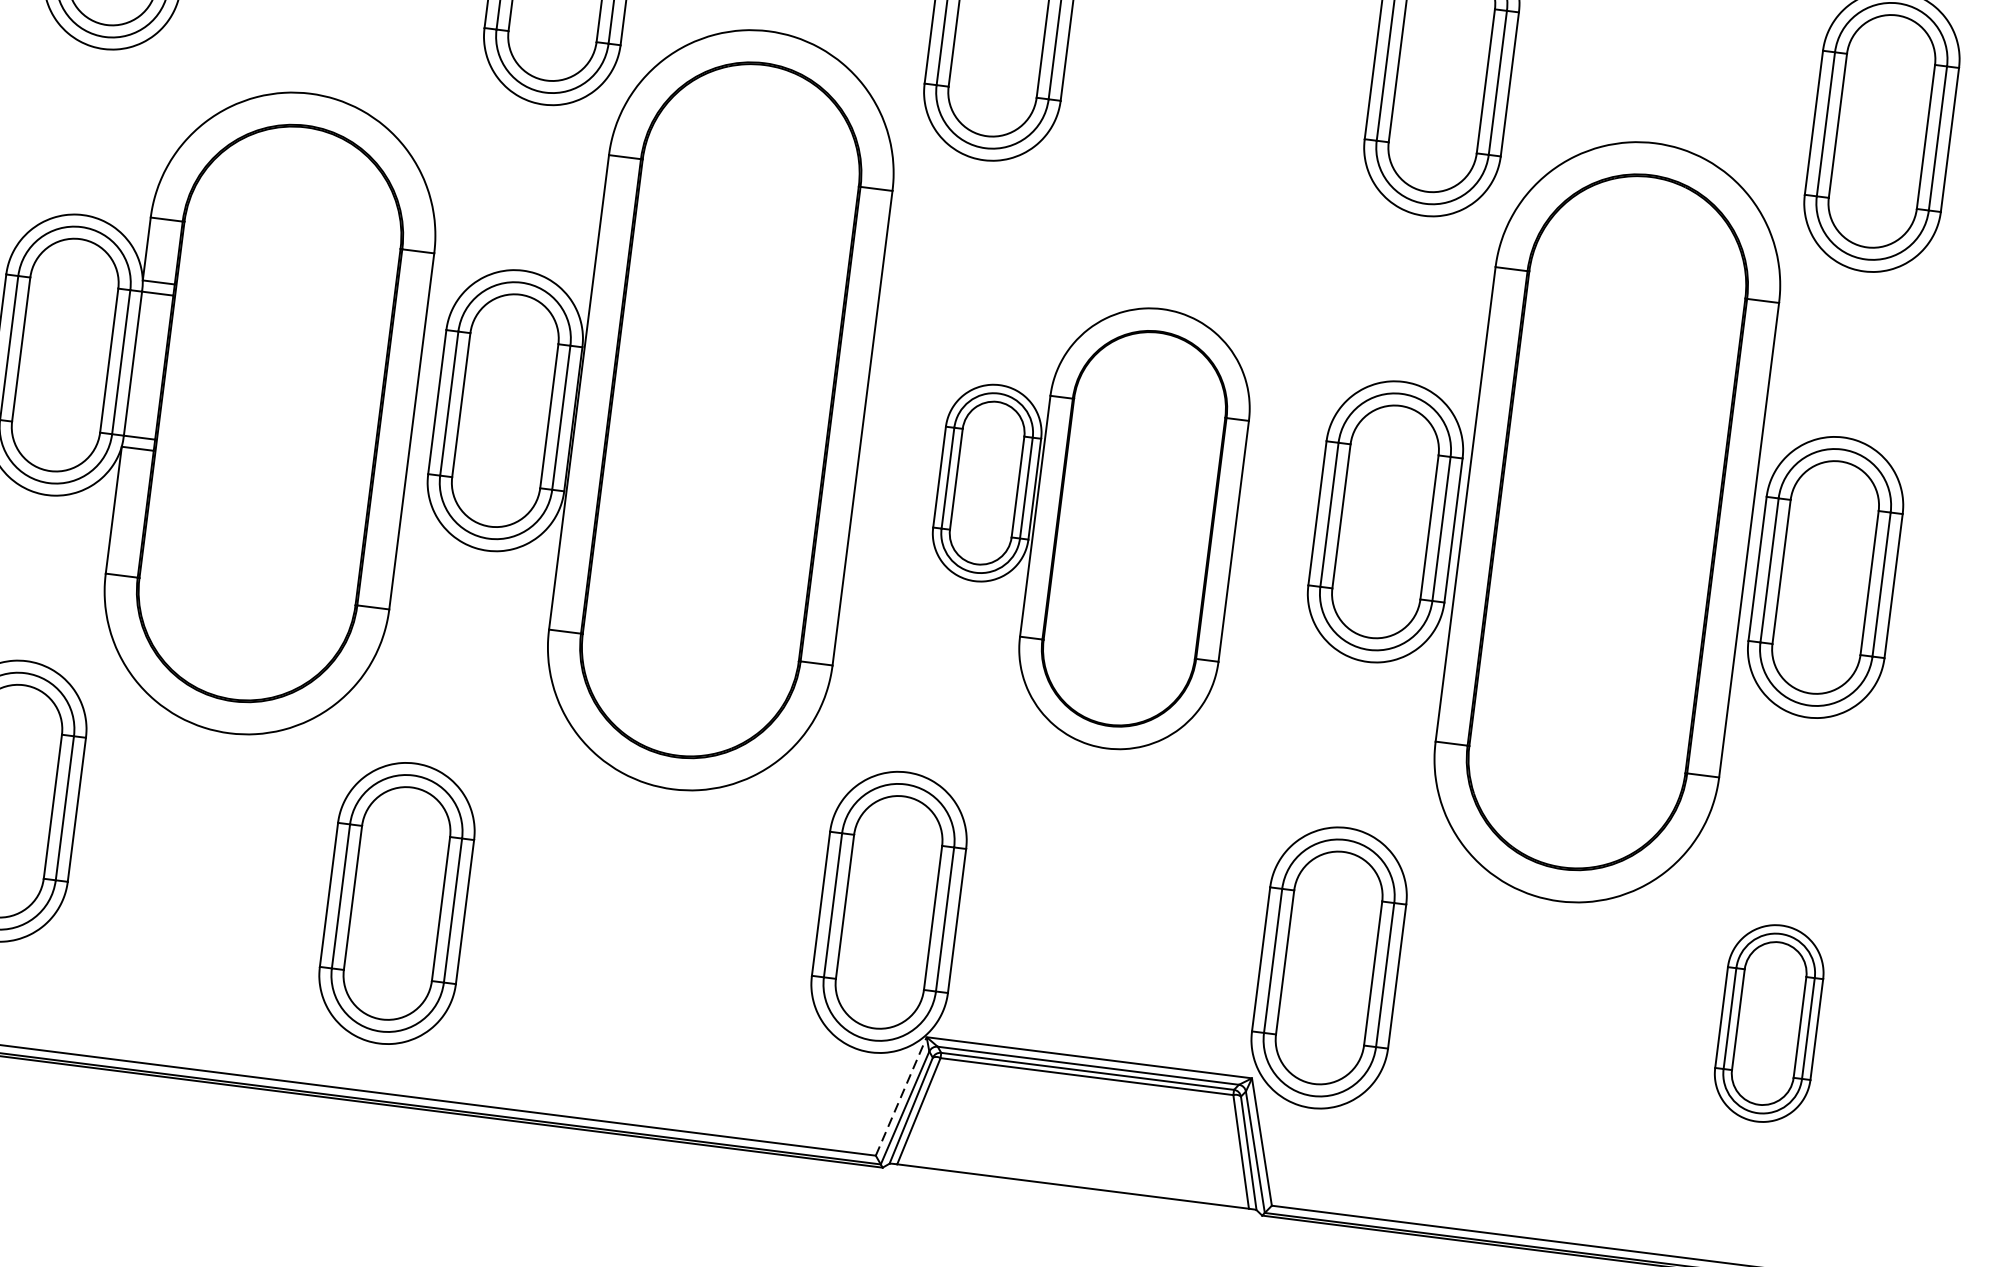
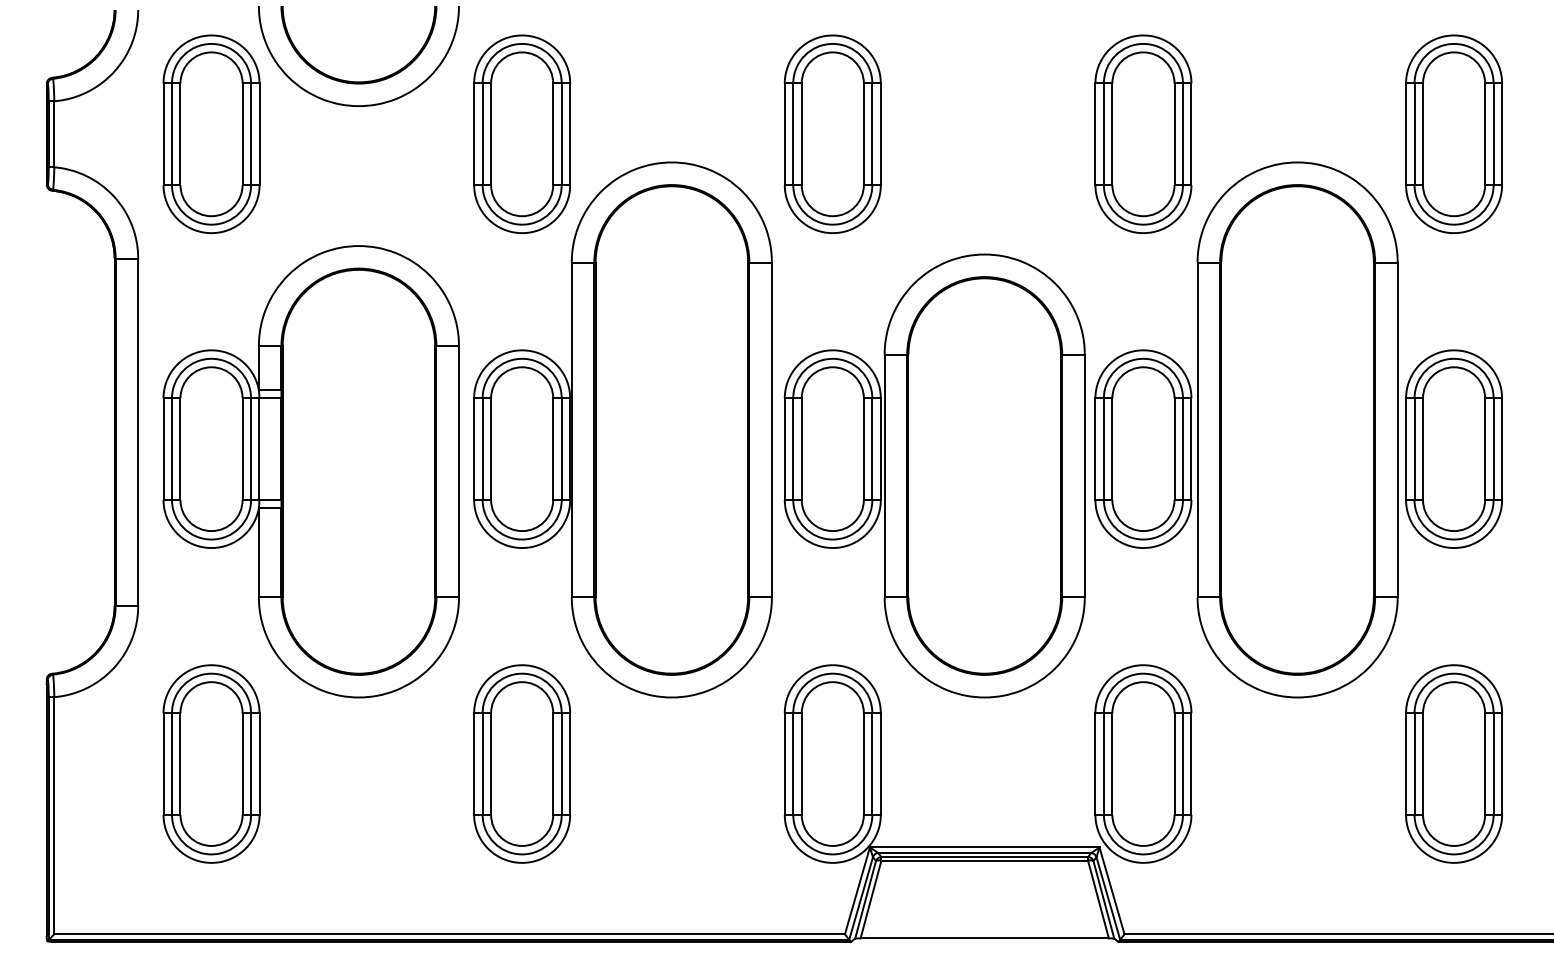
part: (1084, 521) -> (934, 475), size x1.43
part: (397, 902) -> (522, 763), moved
part: (1768, 1022) -> (1453, 763), size x1.43
line: (901, 1095) -> (857, 890), dashed -> solid

